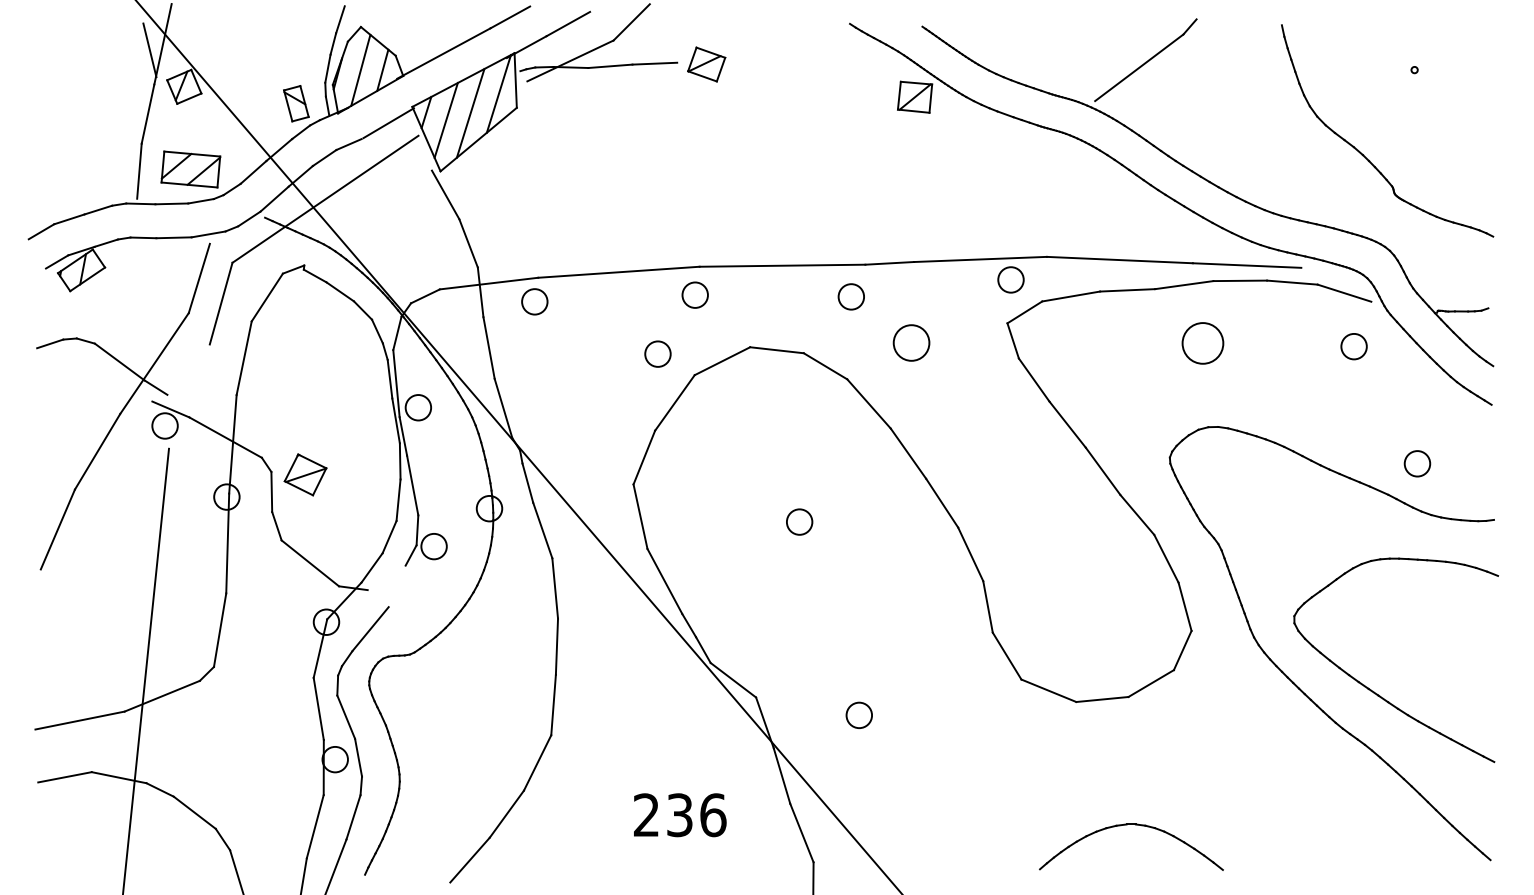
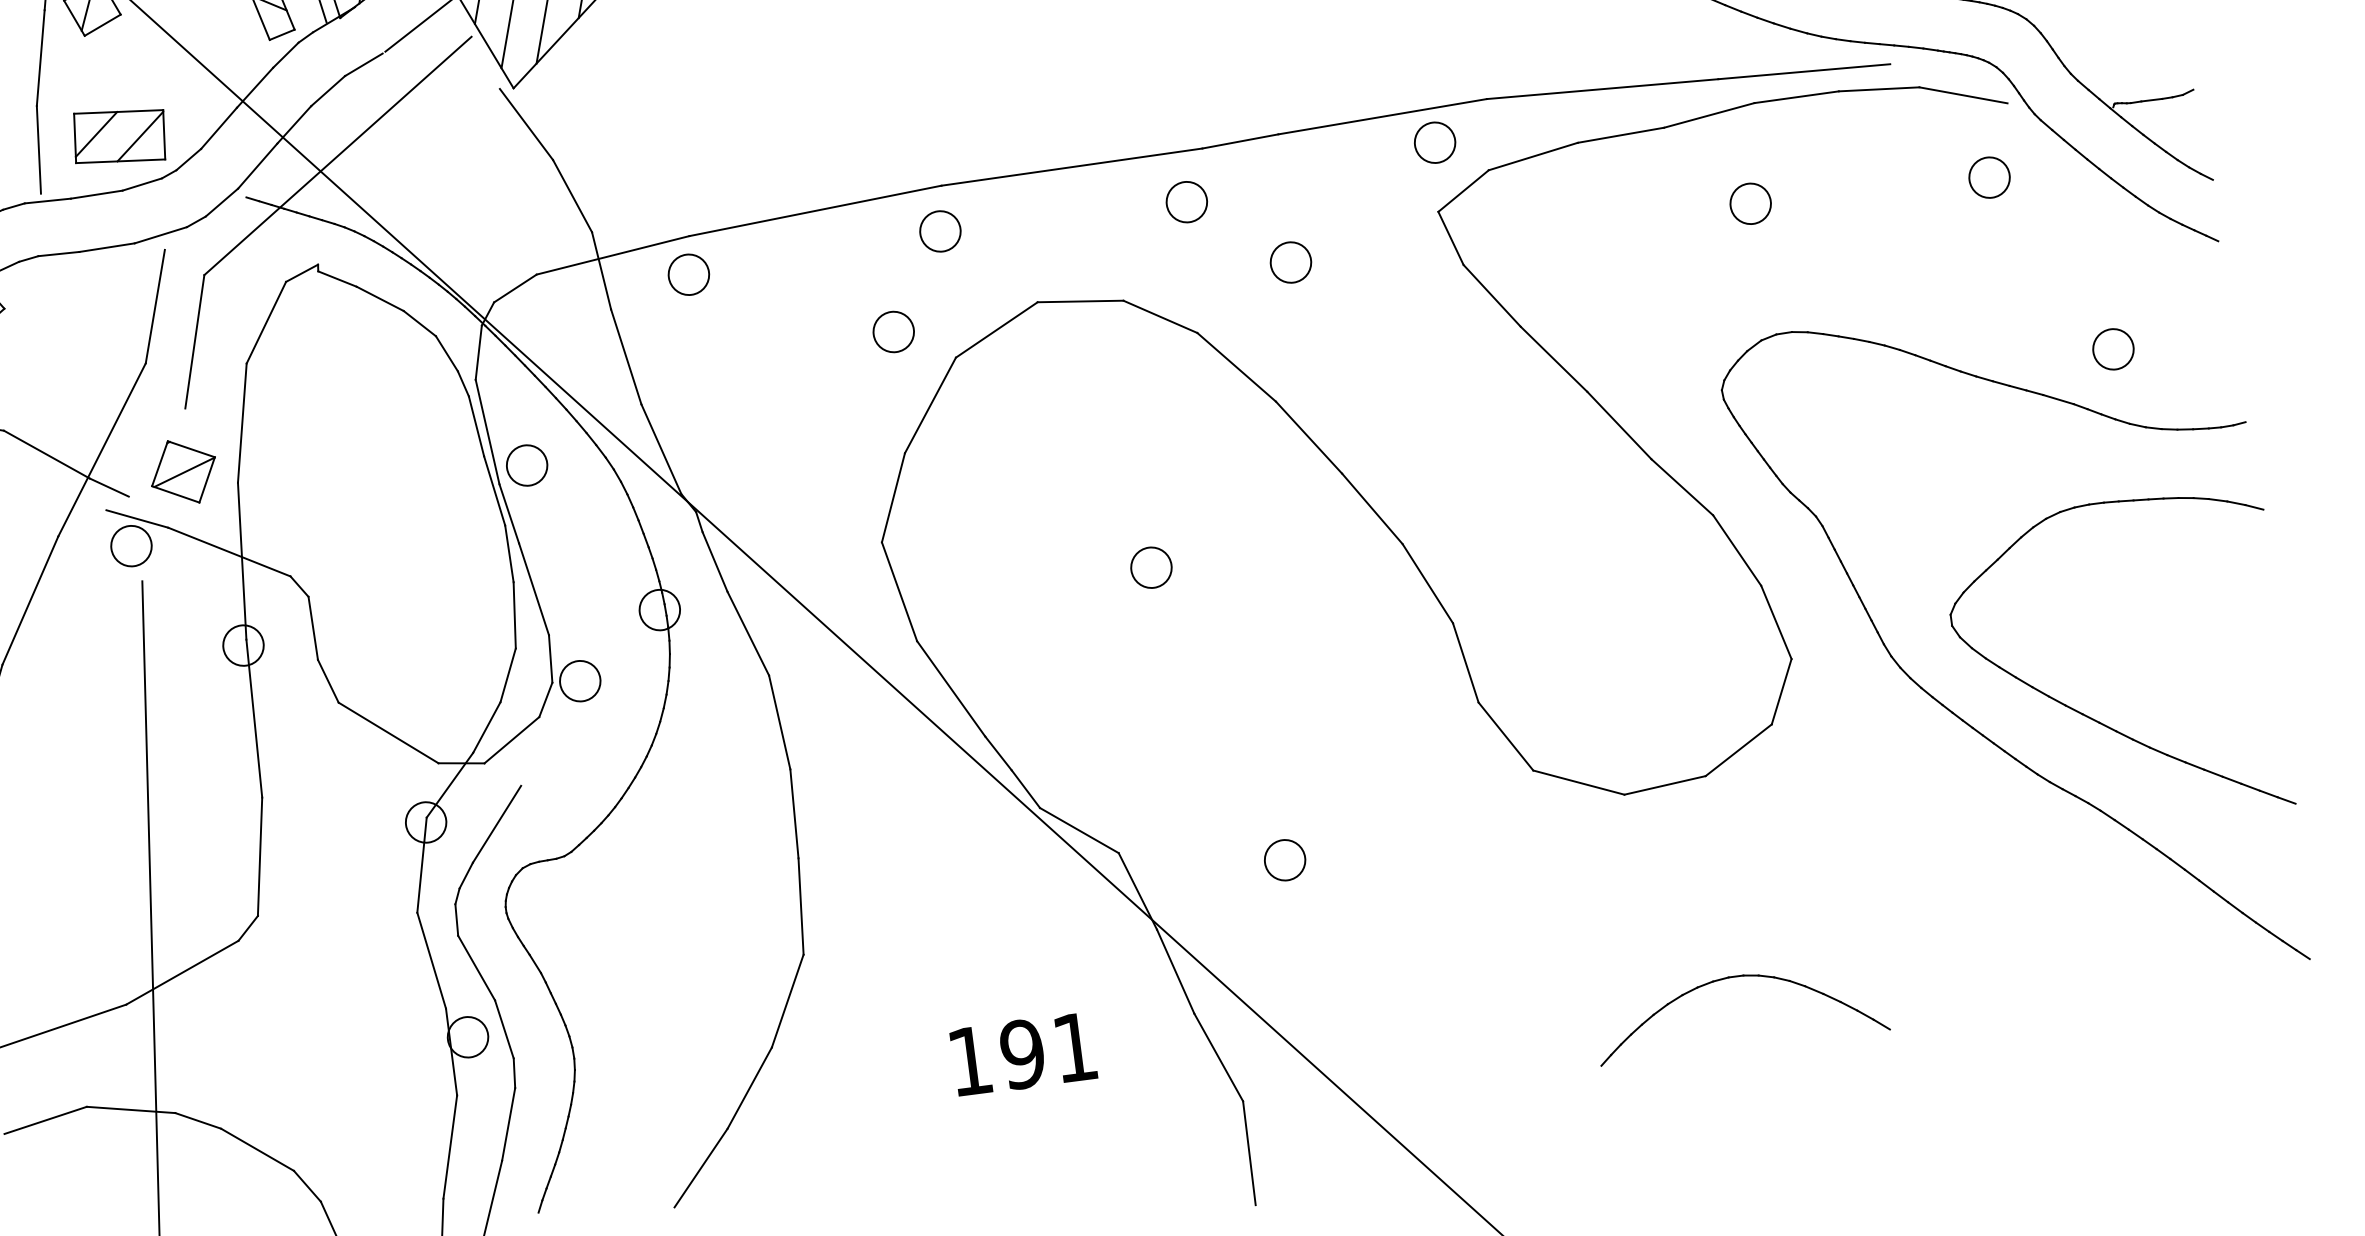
circle: (910, 342) -> (1289, 261), size x0.71
circle: (1202, 343) -> (1749, 203), size x0.62
part: (305, 474) -> (183, 471), moved
line: (386, 577) -> (511, 739), added
text: (680, 815) -> (1023, 1054), 236 -> 191

